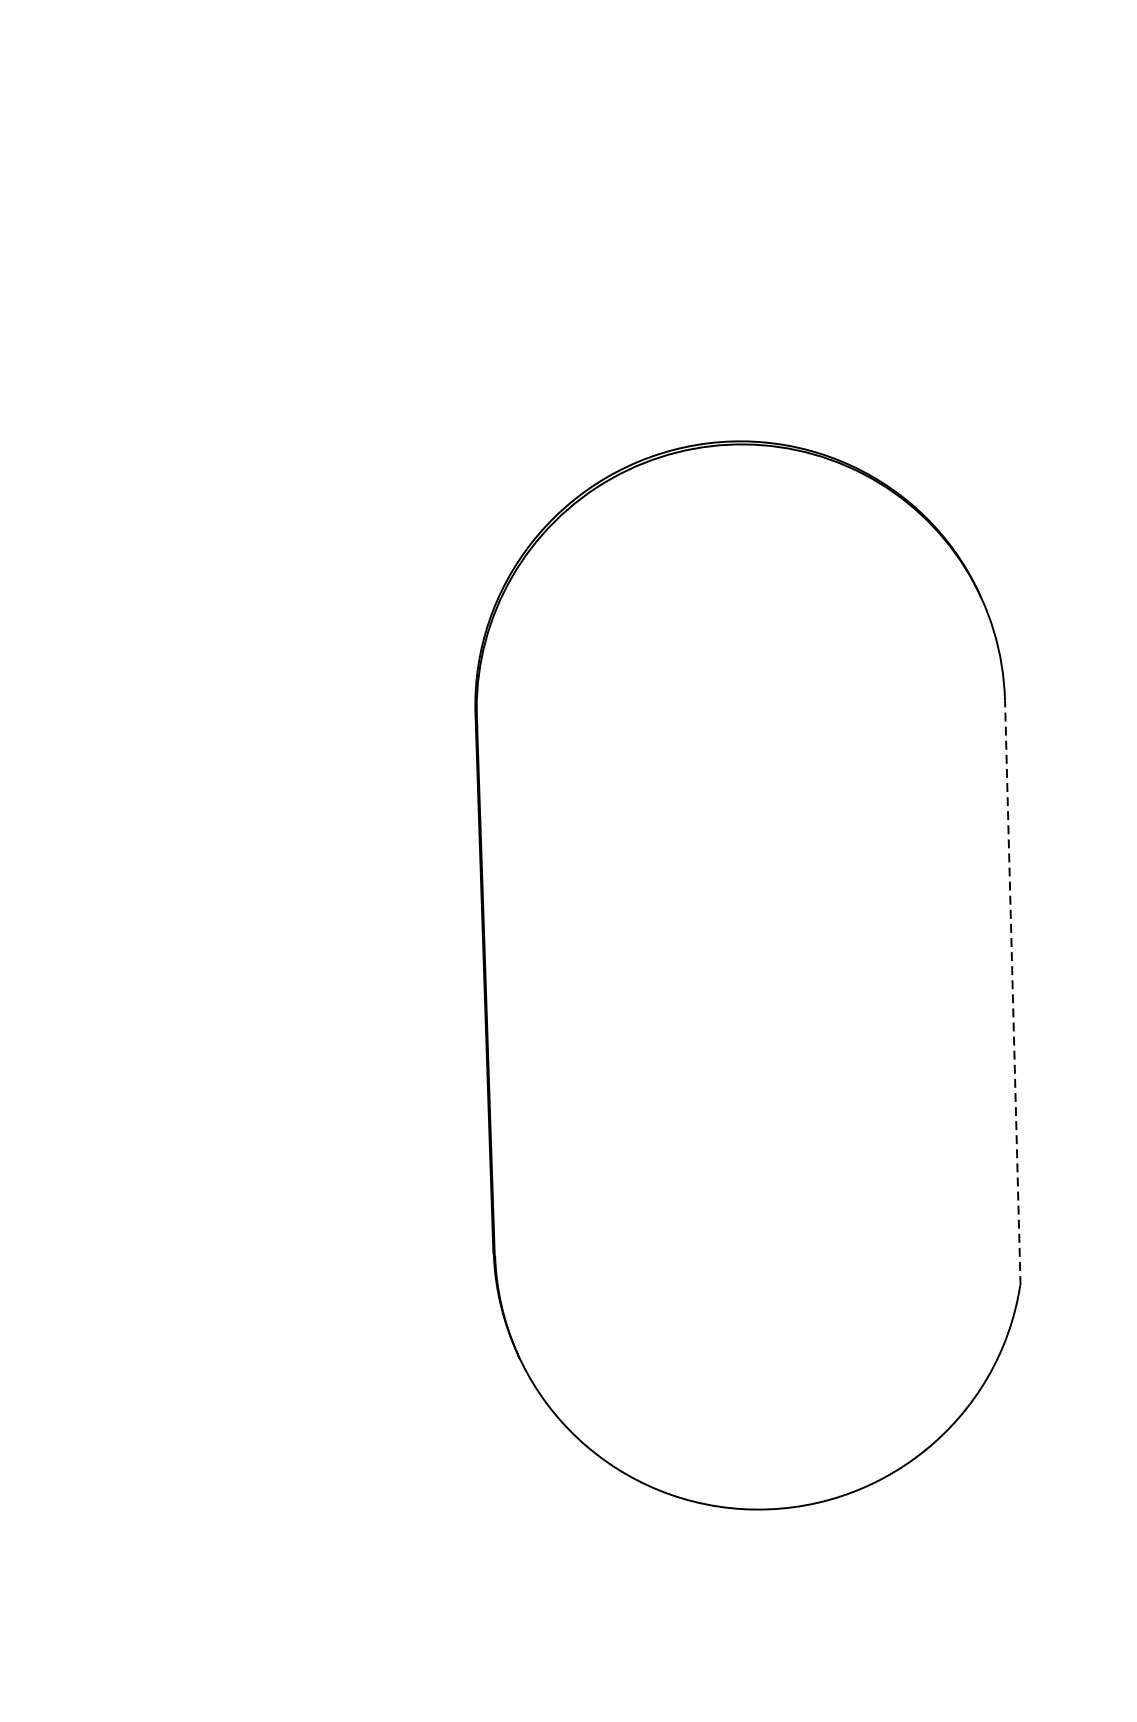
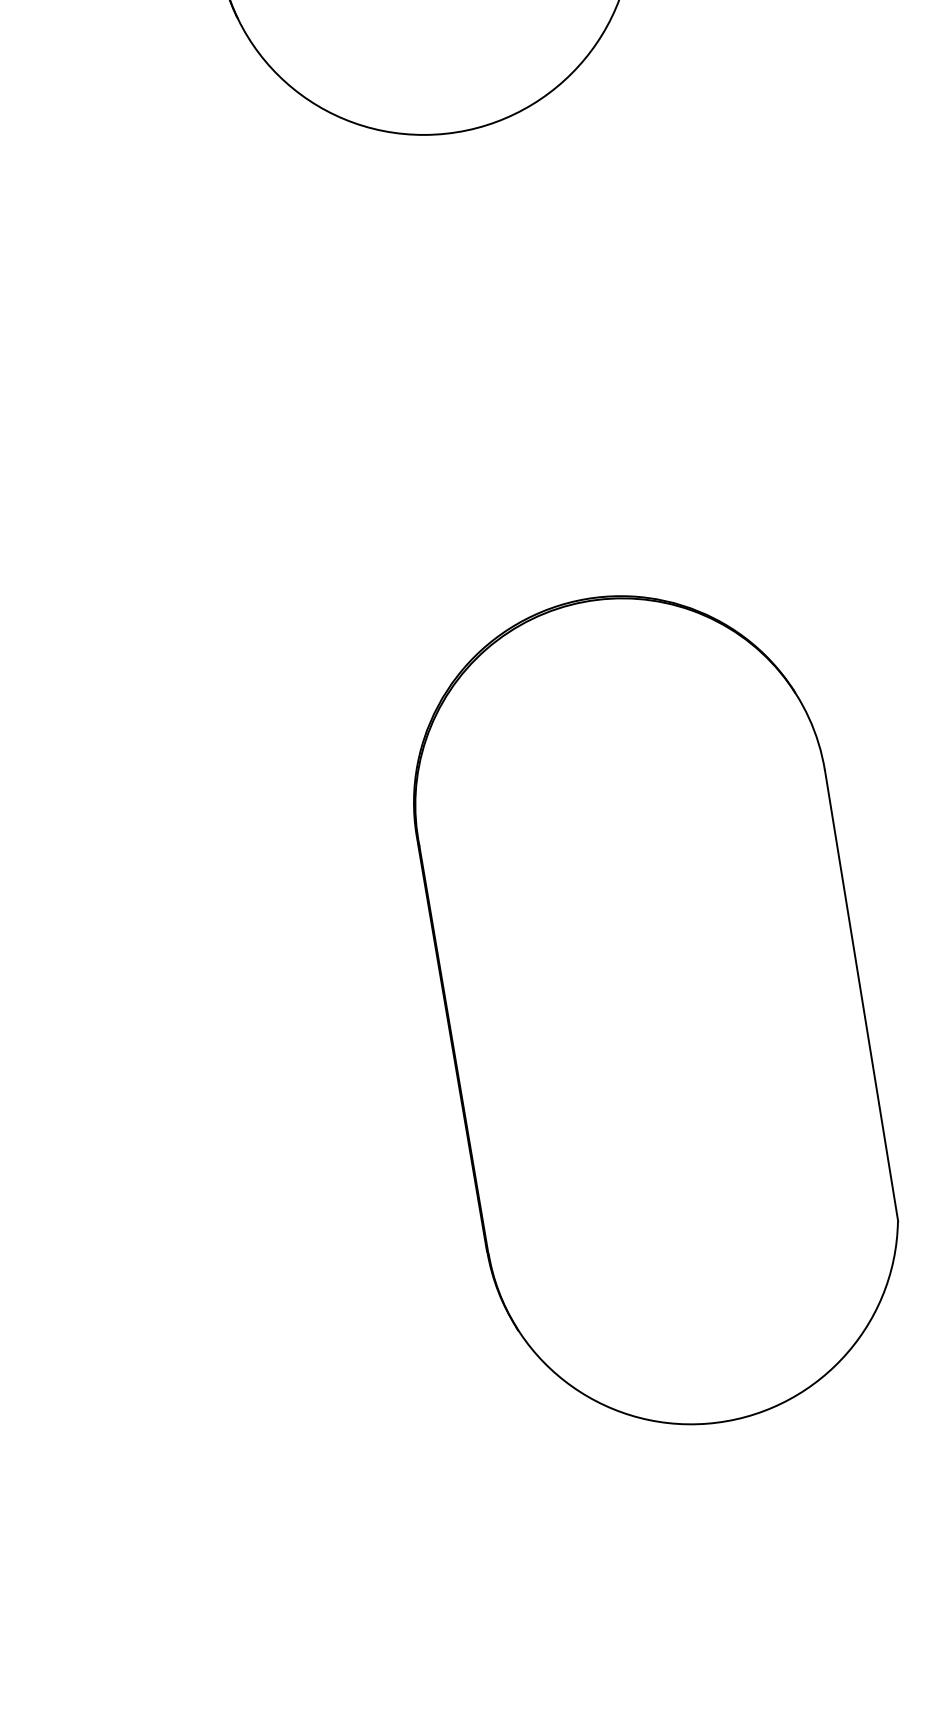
line: (1012, 992) -> (861, 995), dashed -> solid

